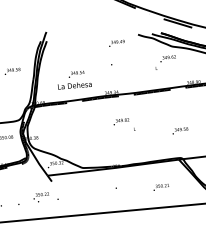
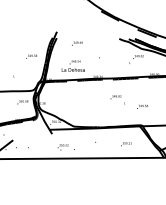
text: (117, 43) -> (77, 43), moved
text: (123, 124) -> (117, 99), moved
text: (44, 197) -> (65, 147), moved

